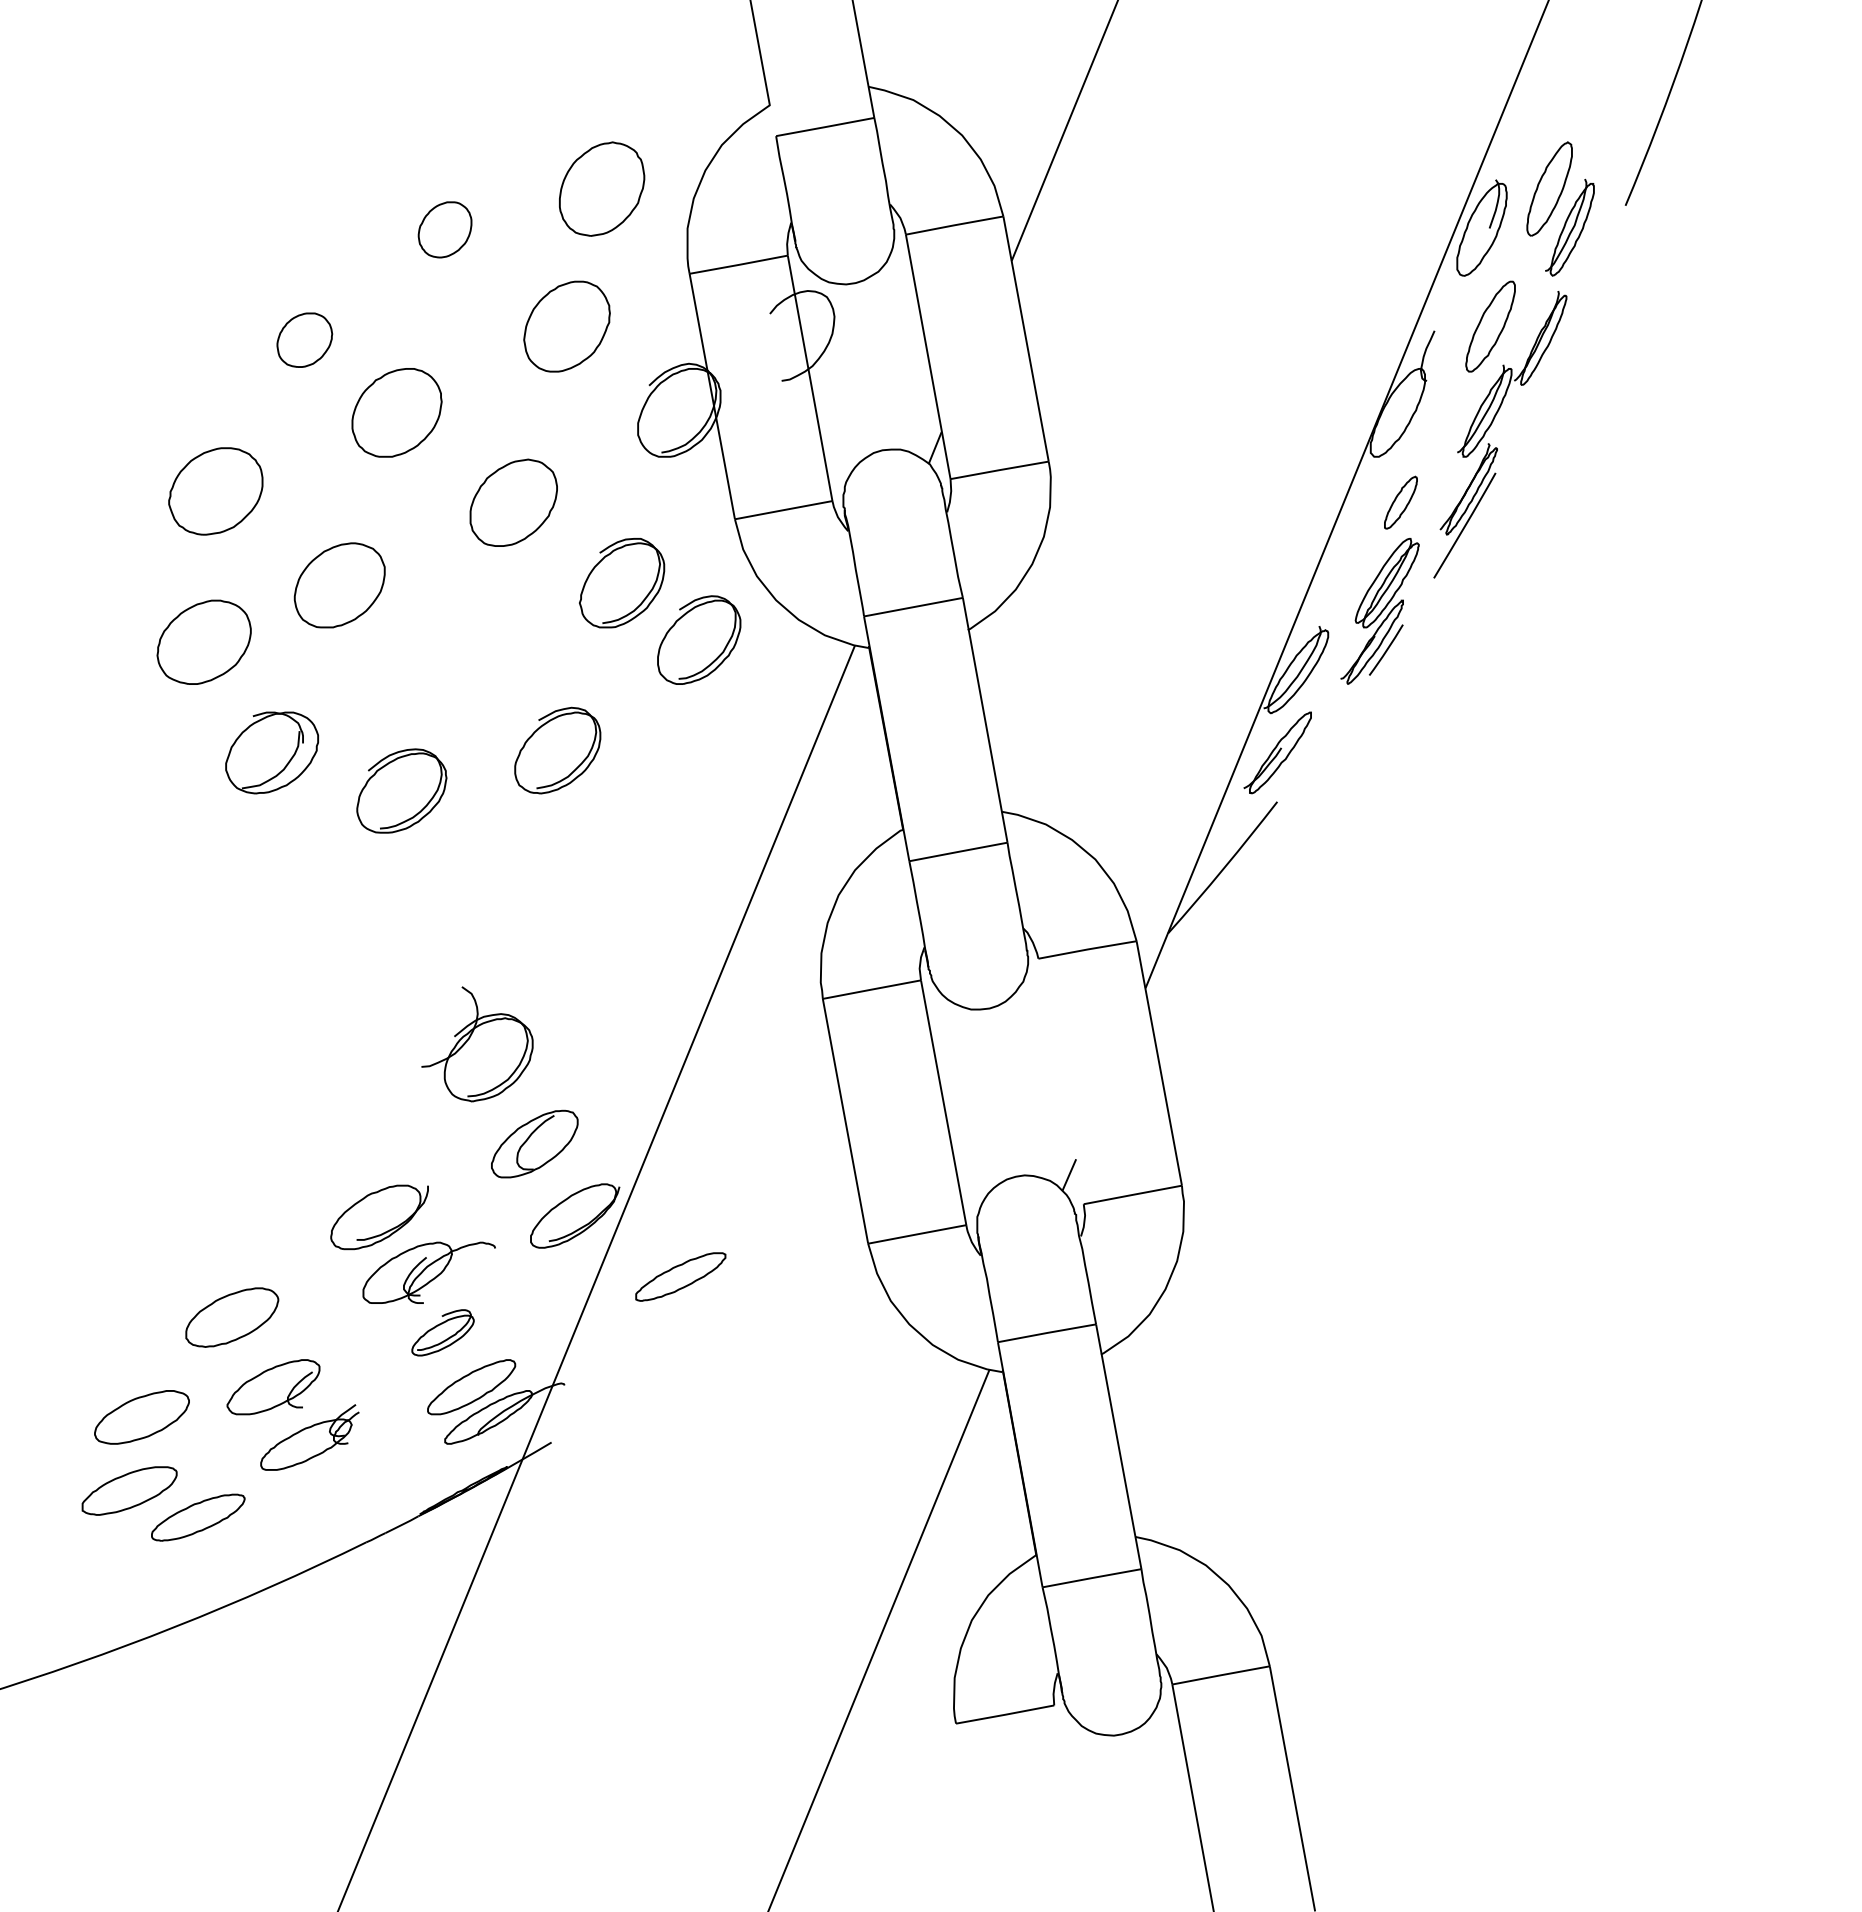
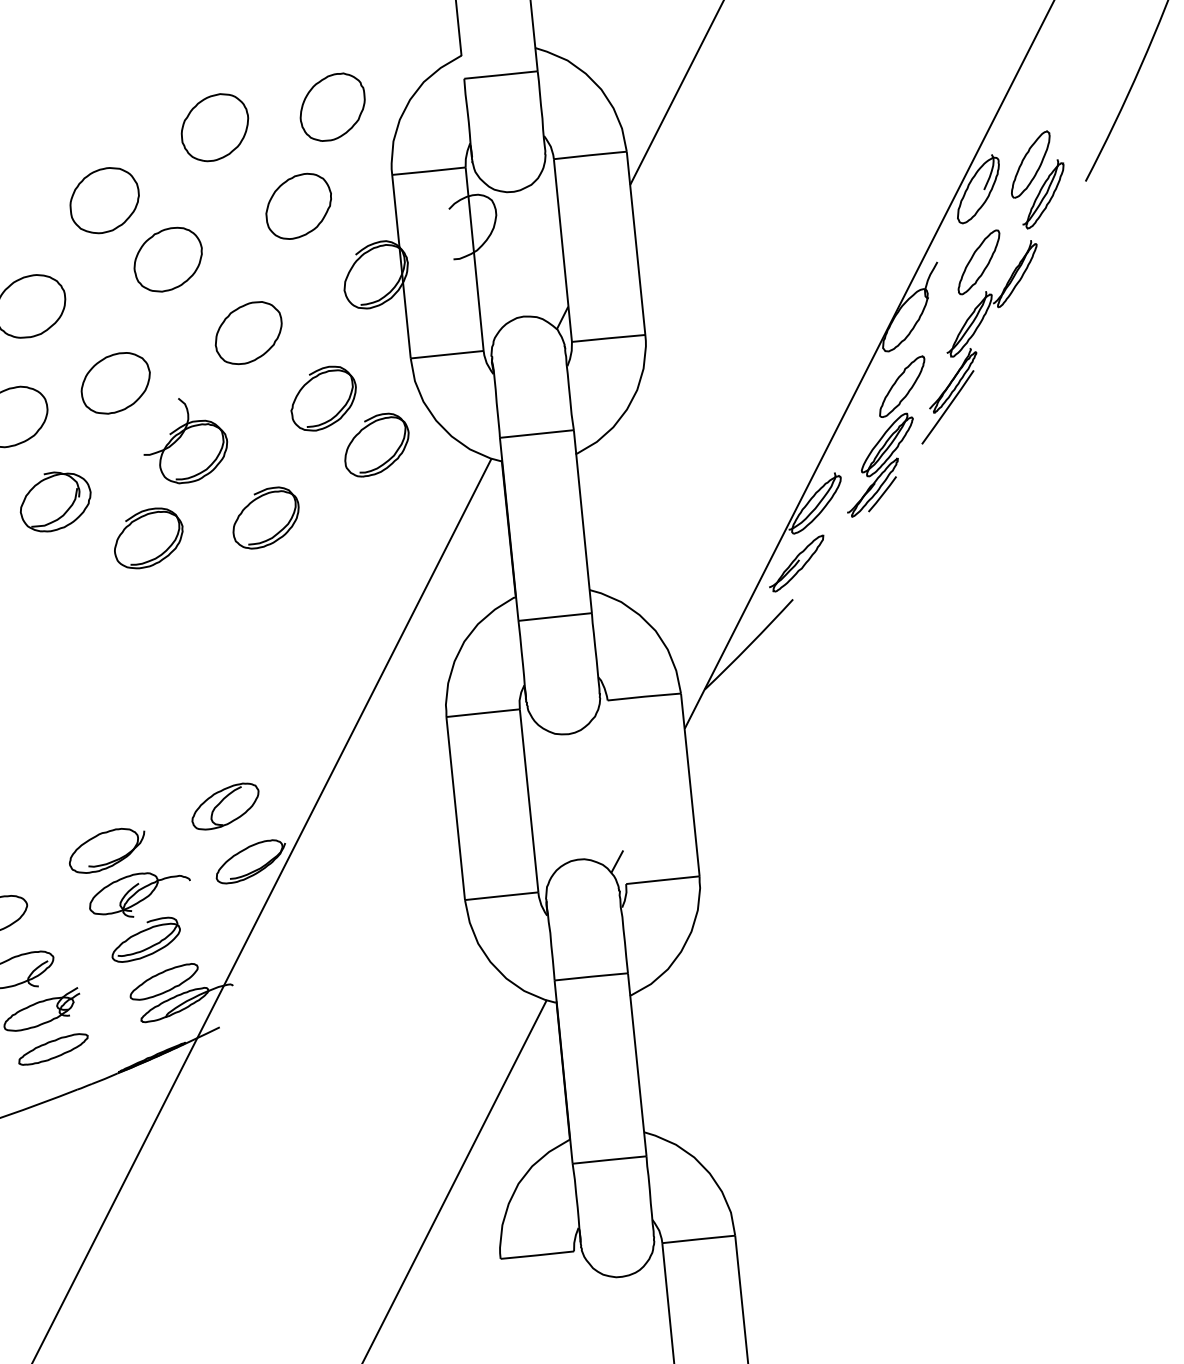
part: (444, 229) -> (214, 127), size x1.67
part: (304, 339) -> (104, 199), size x1.67
part: (1400, 502) -> (901, 386), size x1.67
part: (477, 1044) -> (186, 441), moved
part: (680, 1276) -> (53, 1049), moved
part: (442, 1332) -> (146, 939), size x1.43

